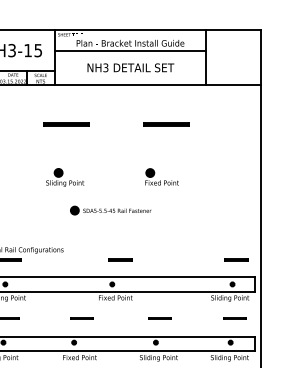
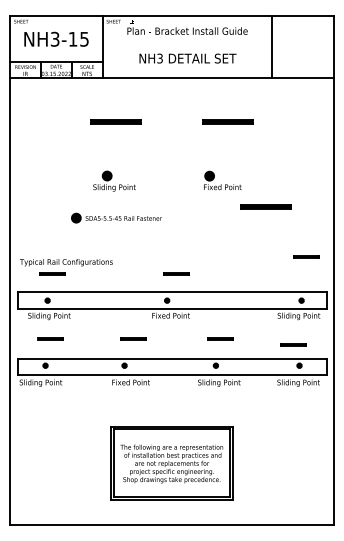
line: (130, 50) -> (187, 39), removed
part: (200, 200) -> (265, 206), added
part: (110, 210) -> (116, 217), moved
line: (236, 260) -> (306, 256), moved
line: (235, 318) -> (293, 344), moved

